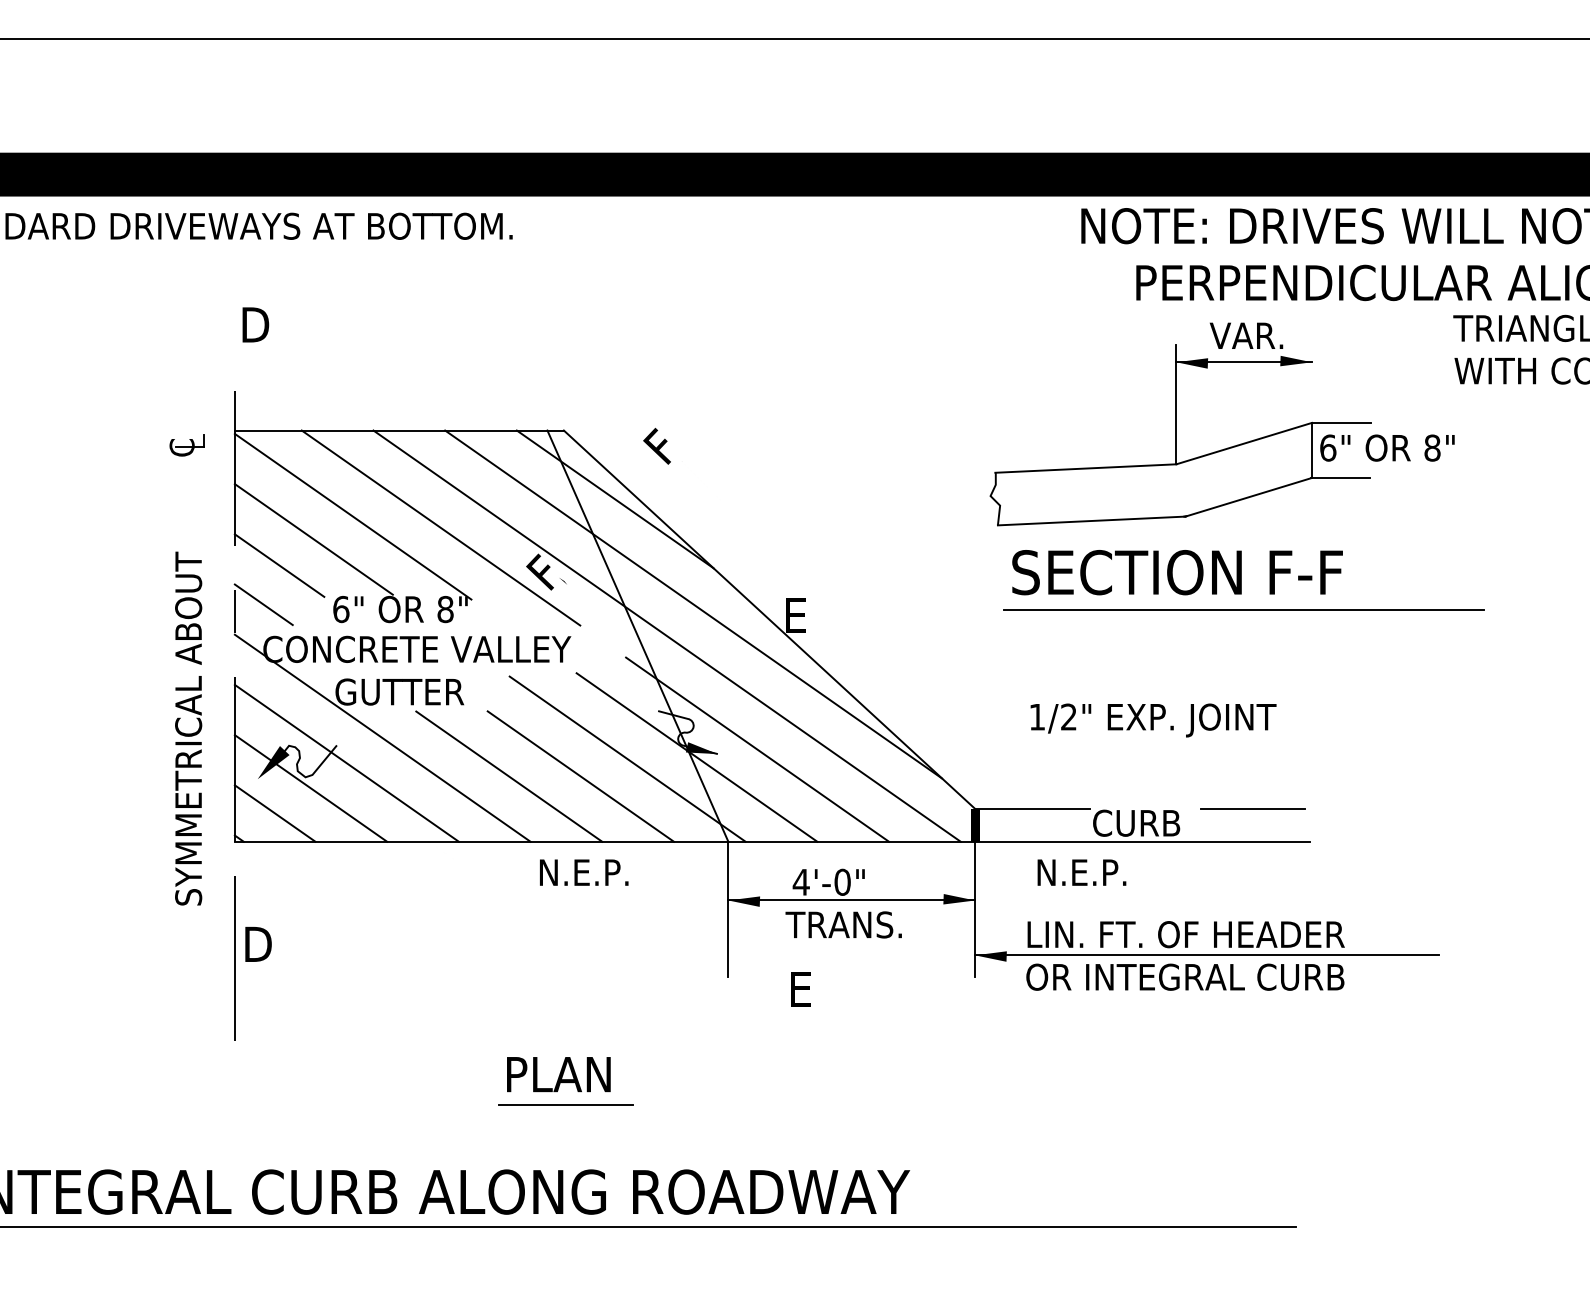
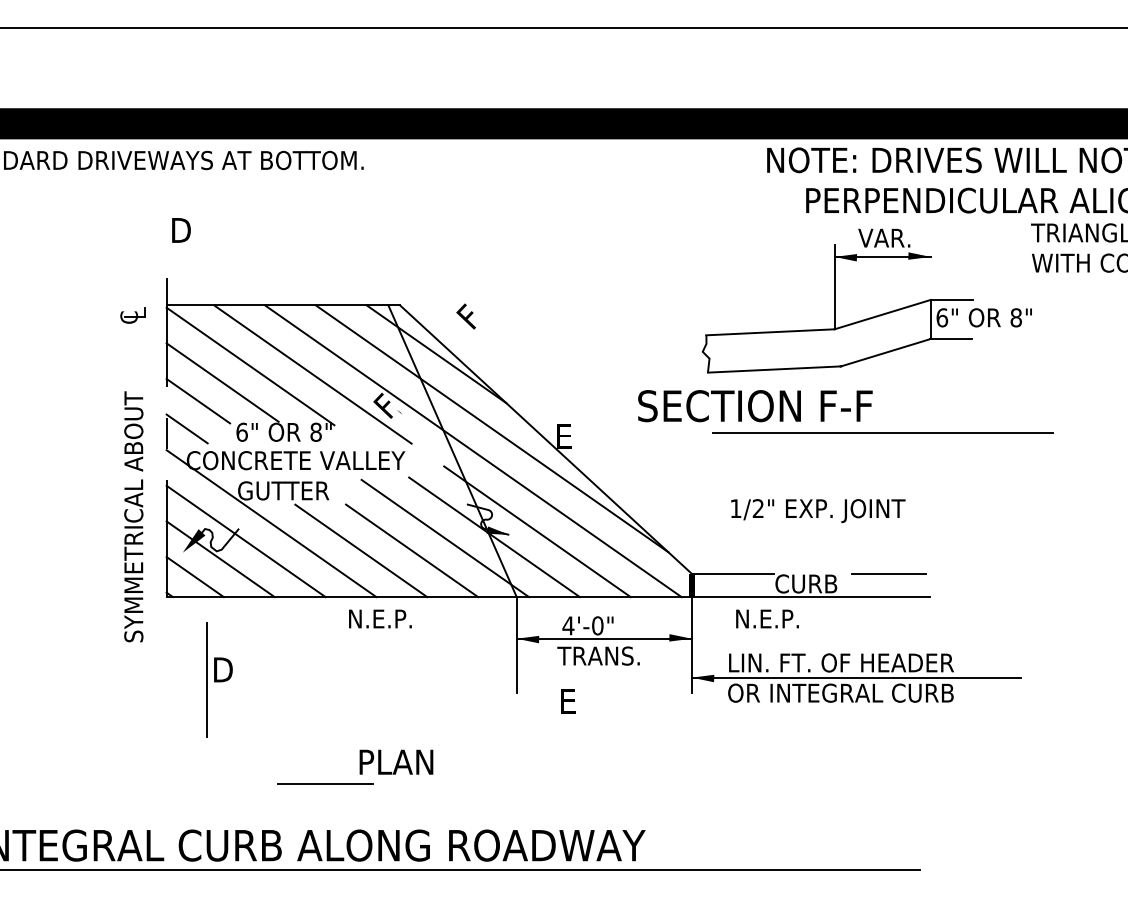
text: (1177, 573) -> (755, 406), moved
text: (584, 871) -> (380, 618), moved
part: (253, 957) -> (219, 679), moved
line: (565, 1104) -> (325, 783), moved

